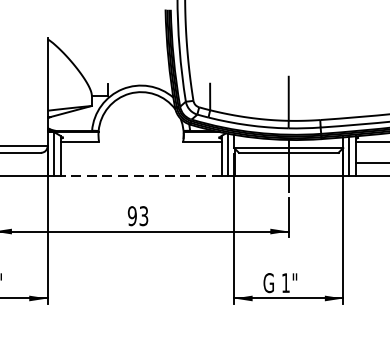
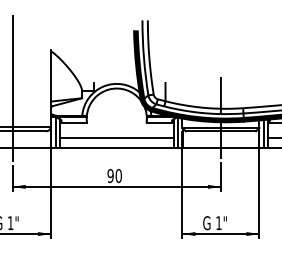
line: (140, 162) -> (116, 138), added
line: (140, 175) -> (116, 147), dashed -> solid
text: (143, 215) -> (118, 175), 93 -> 90

